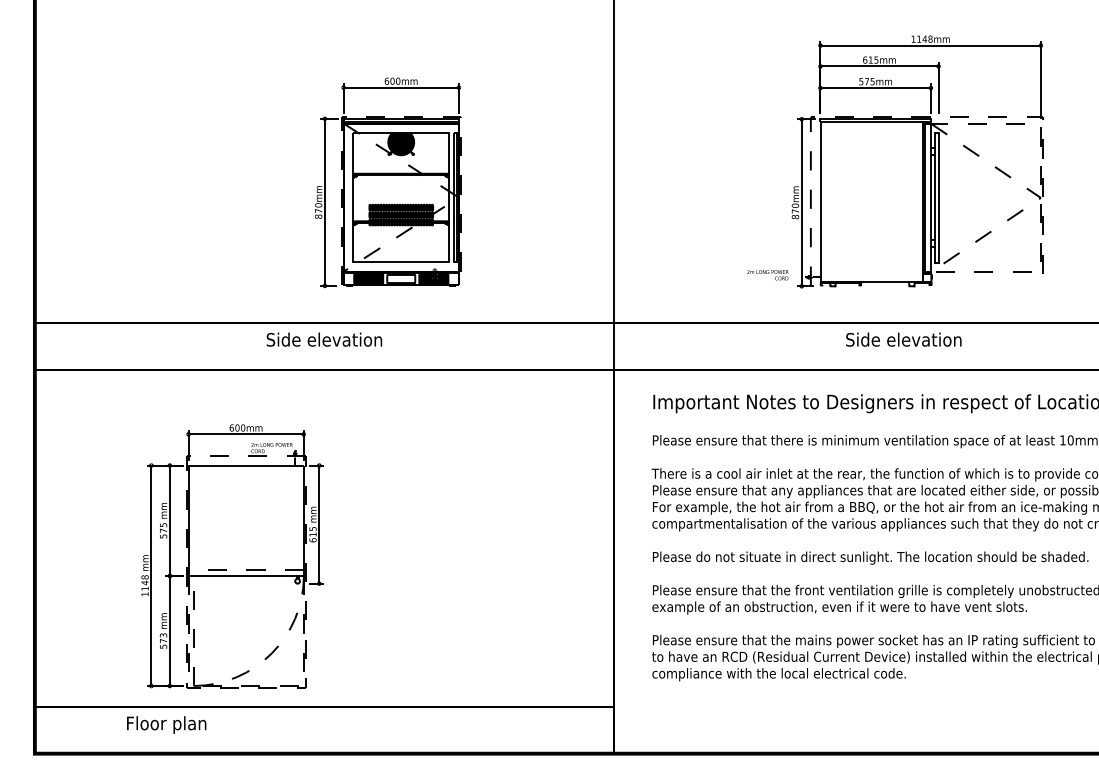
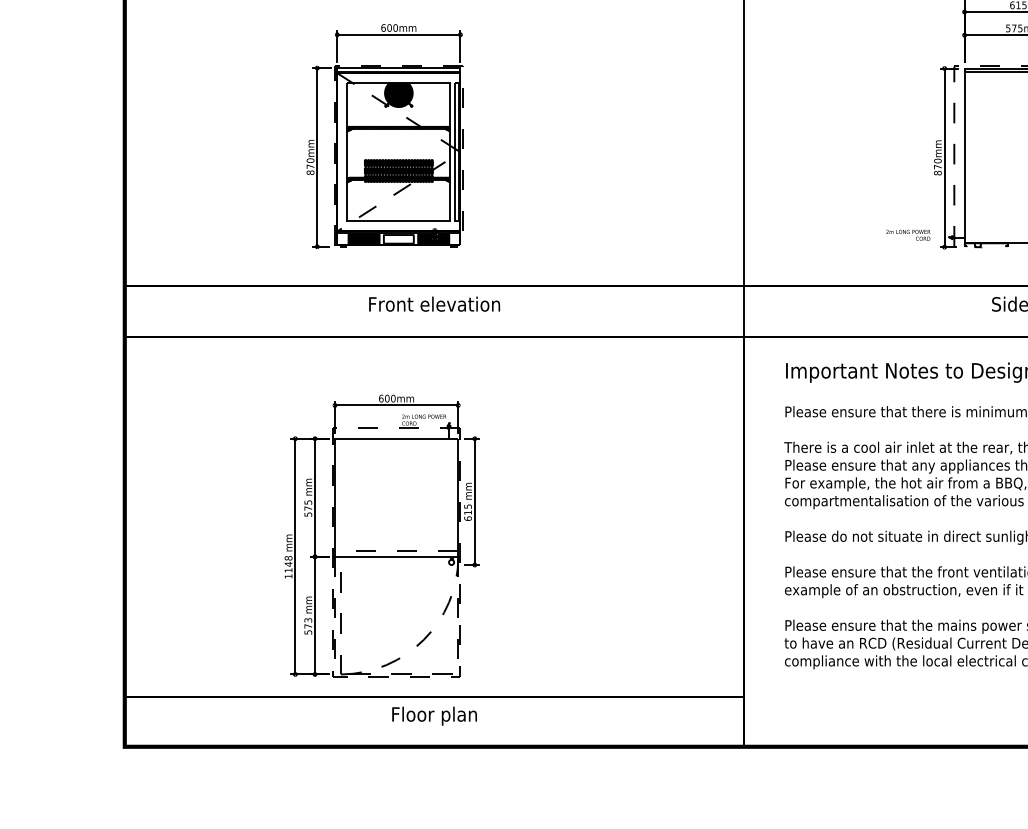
part: (388, 182) -> (385, 136), moved
text: (324, 339) -> (434, 304), Side elevation -> Front elevation
part: (232, 556) -> (382, 536), moved
text: (166, 724) -> (434, 715), moved

